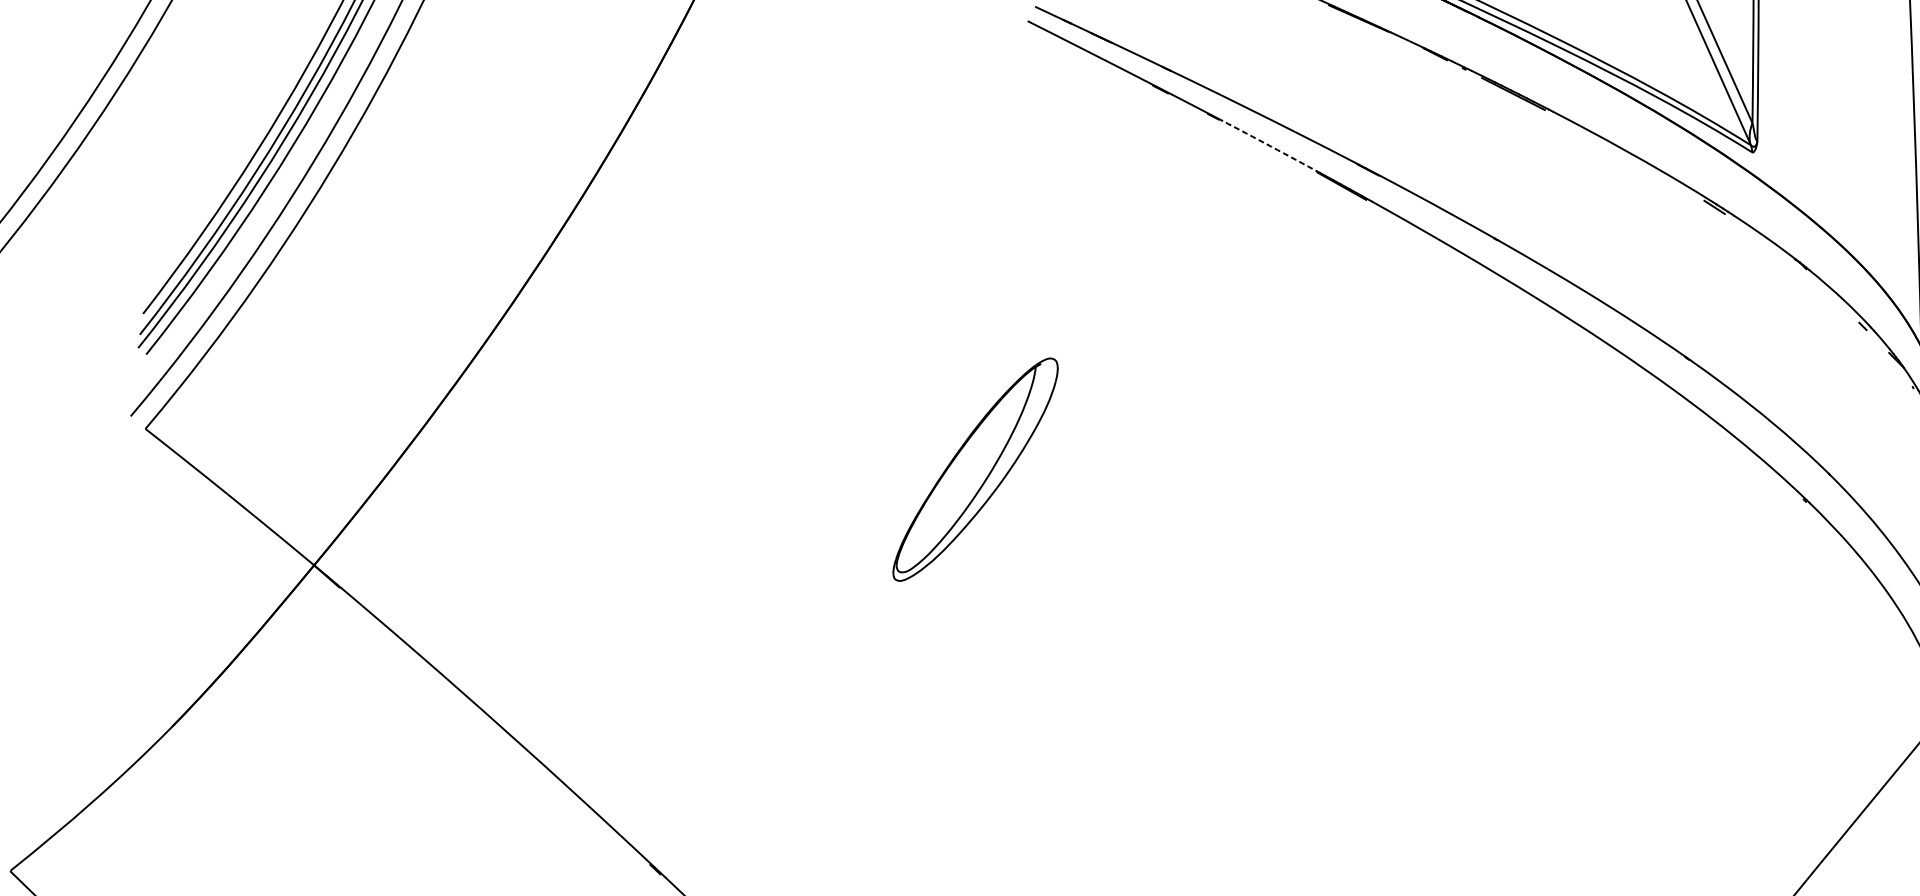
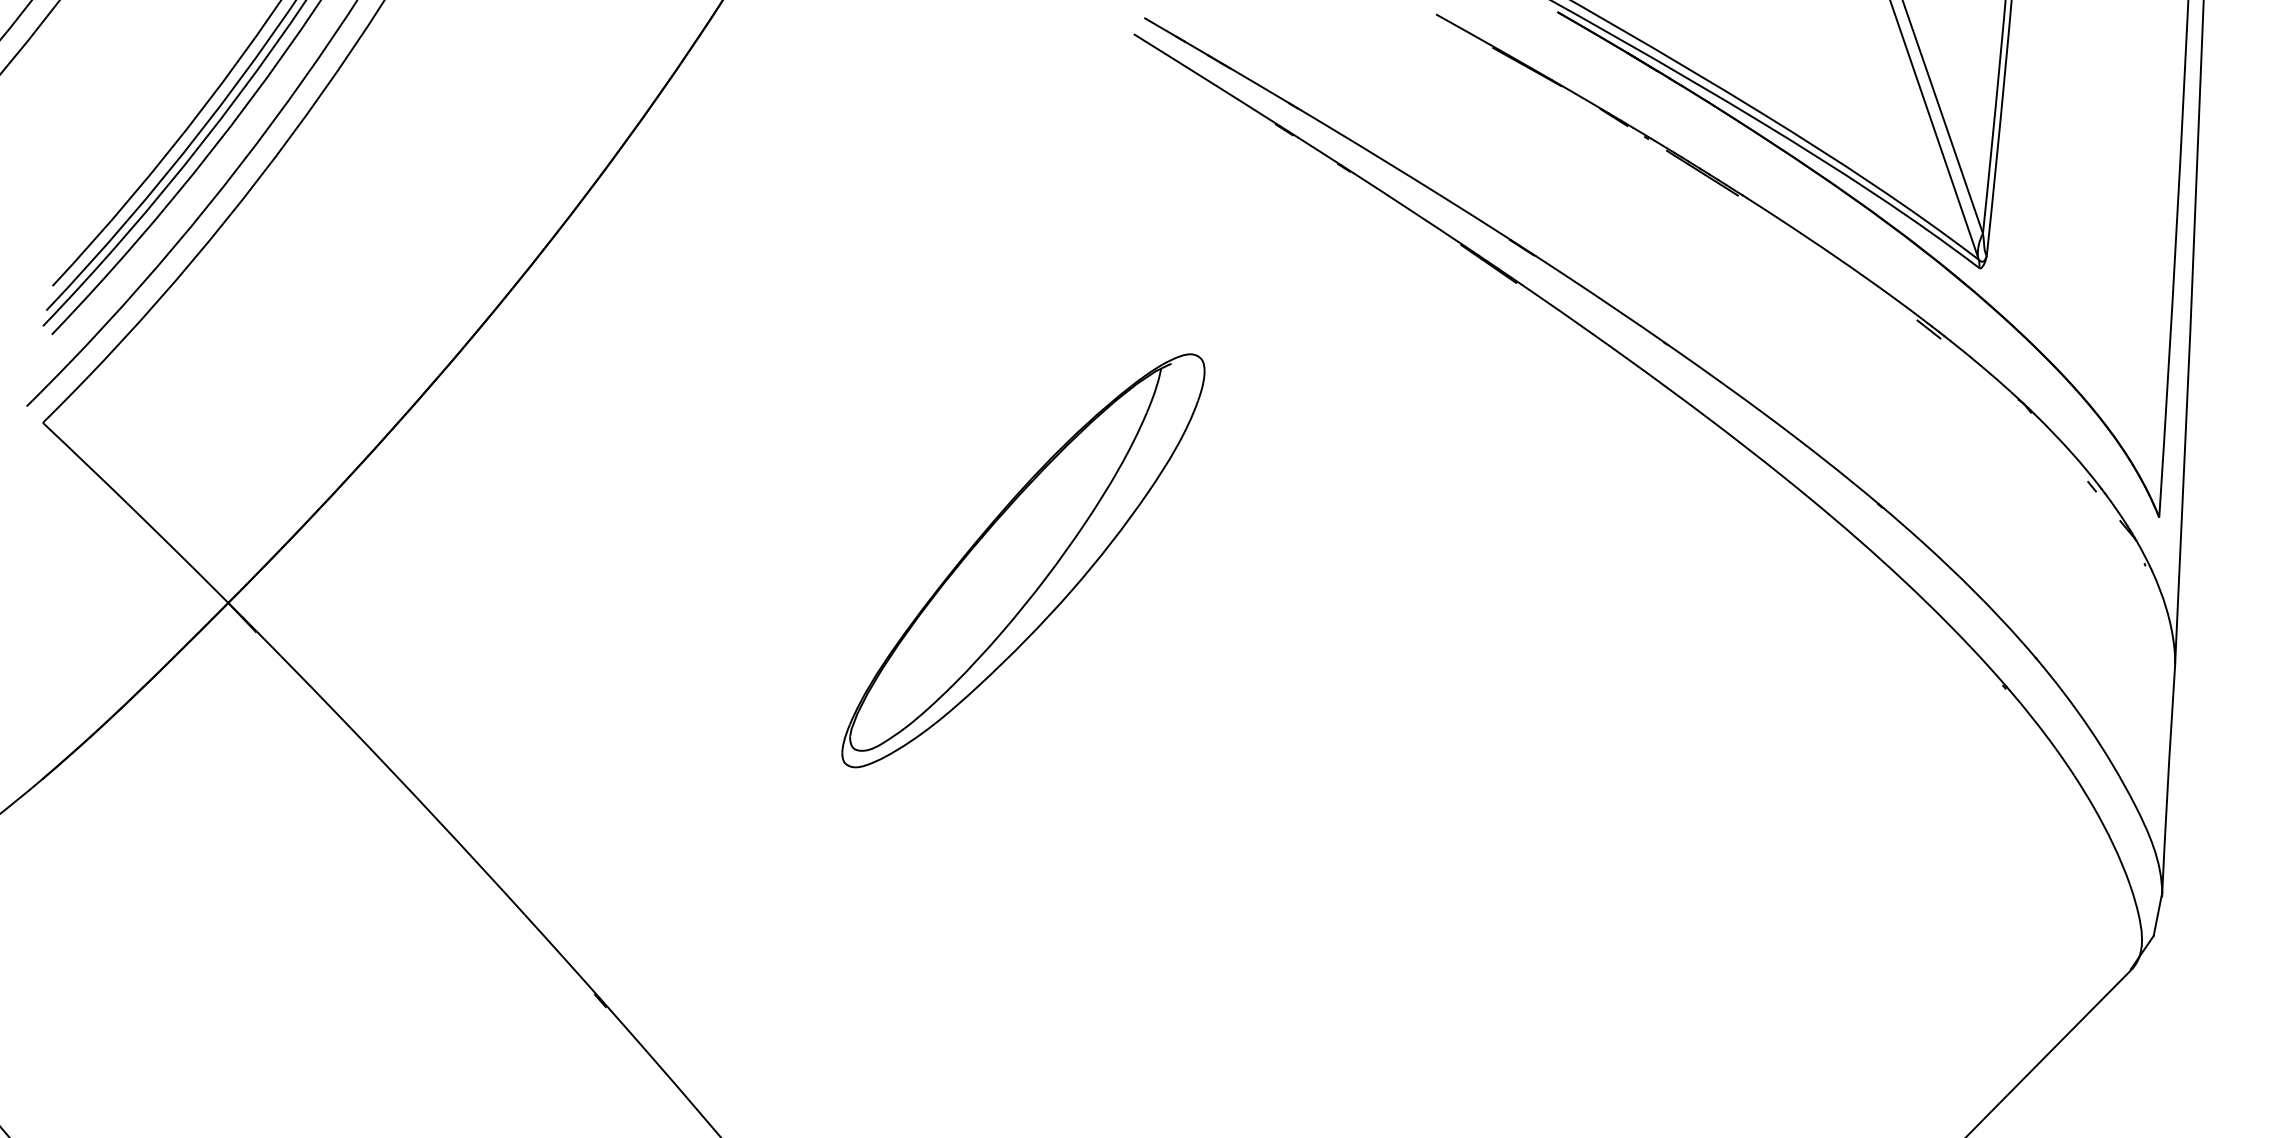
arc: (1271, 146) -> (1409, 209), dashed -> solid
part: (975, 469) -> (1023, 560), size x1.67

